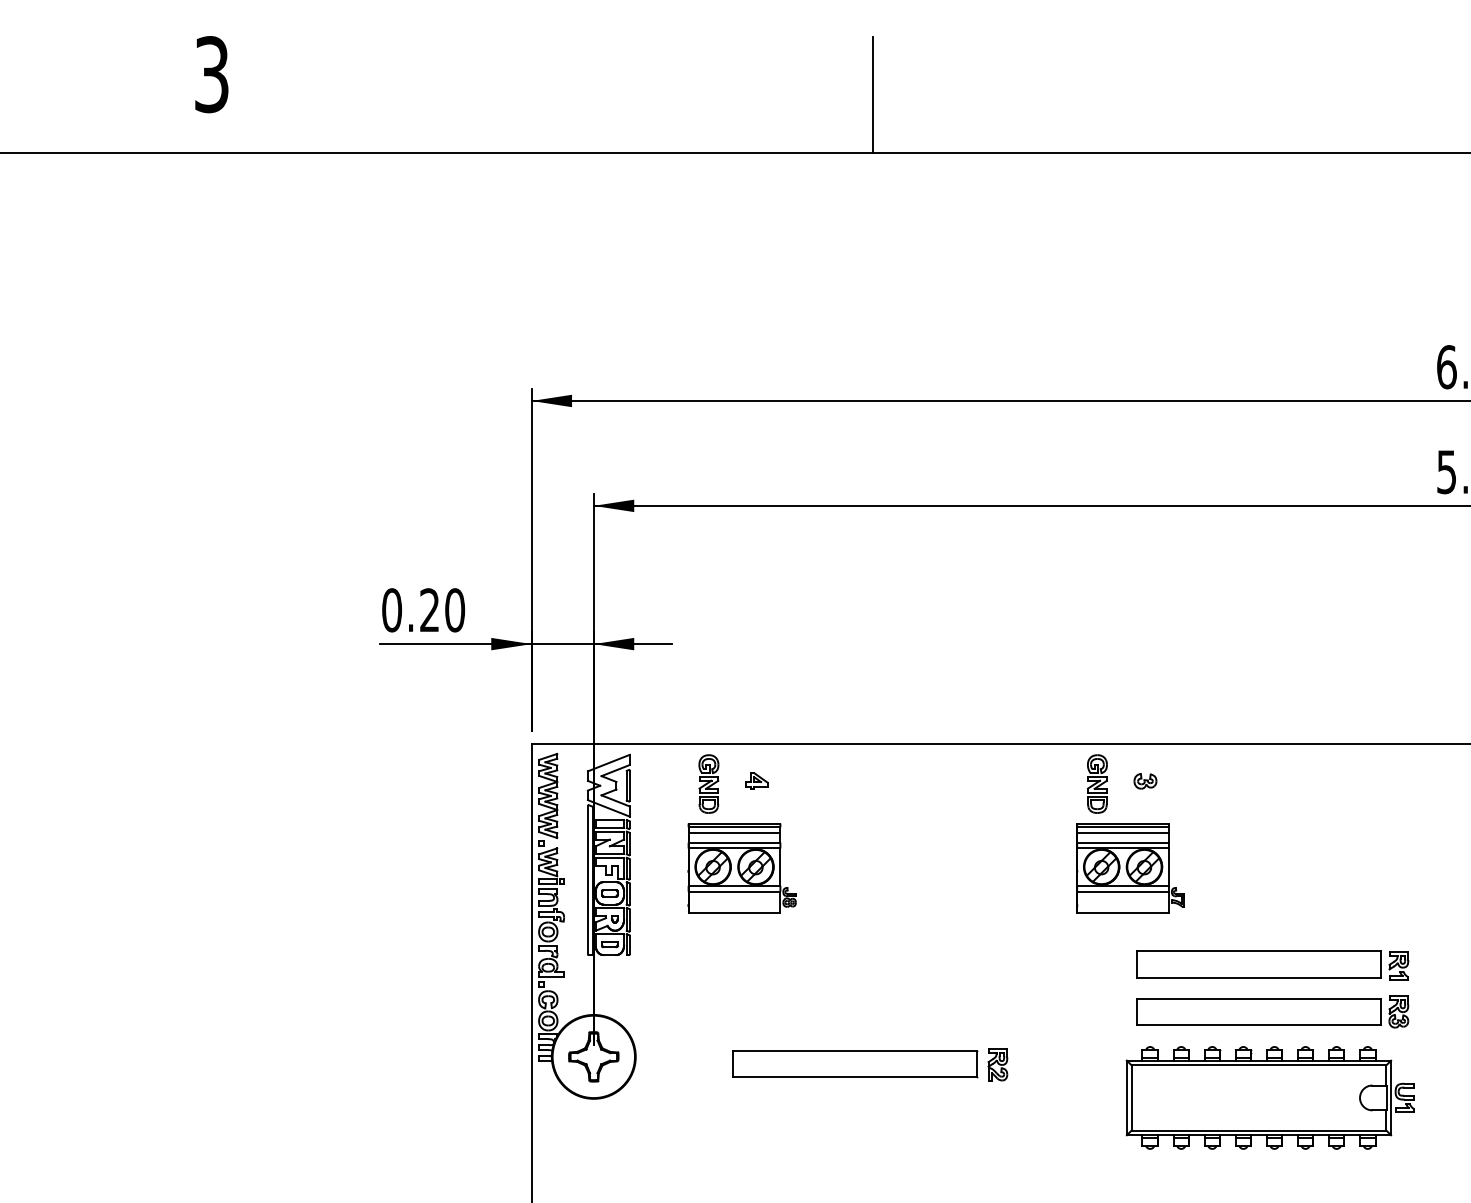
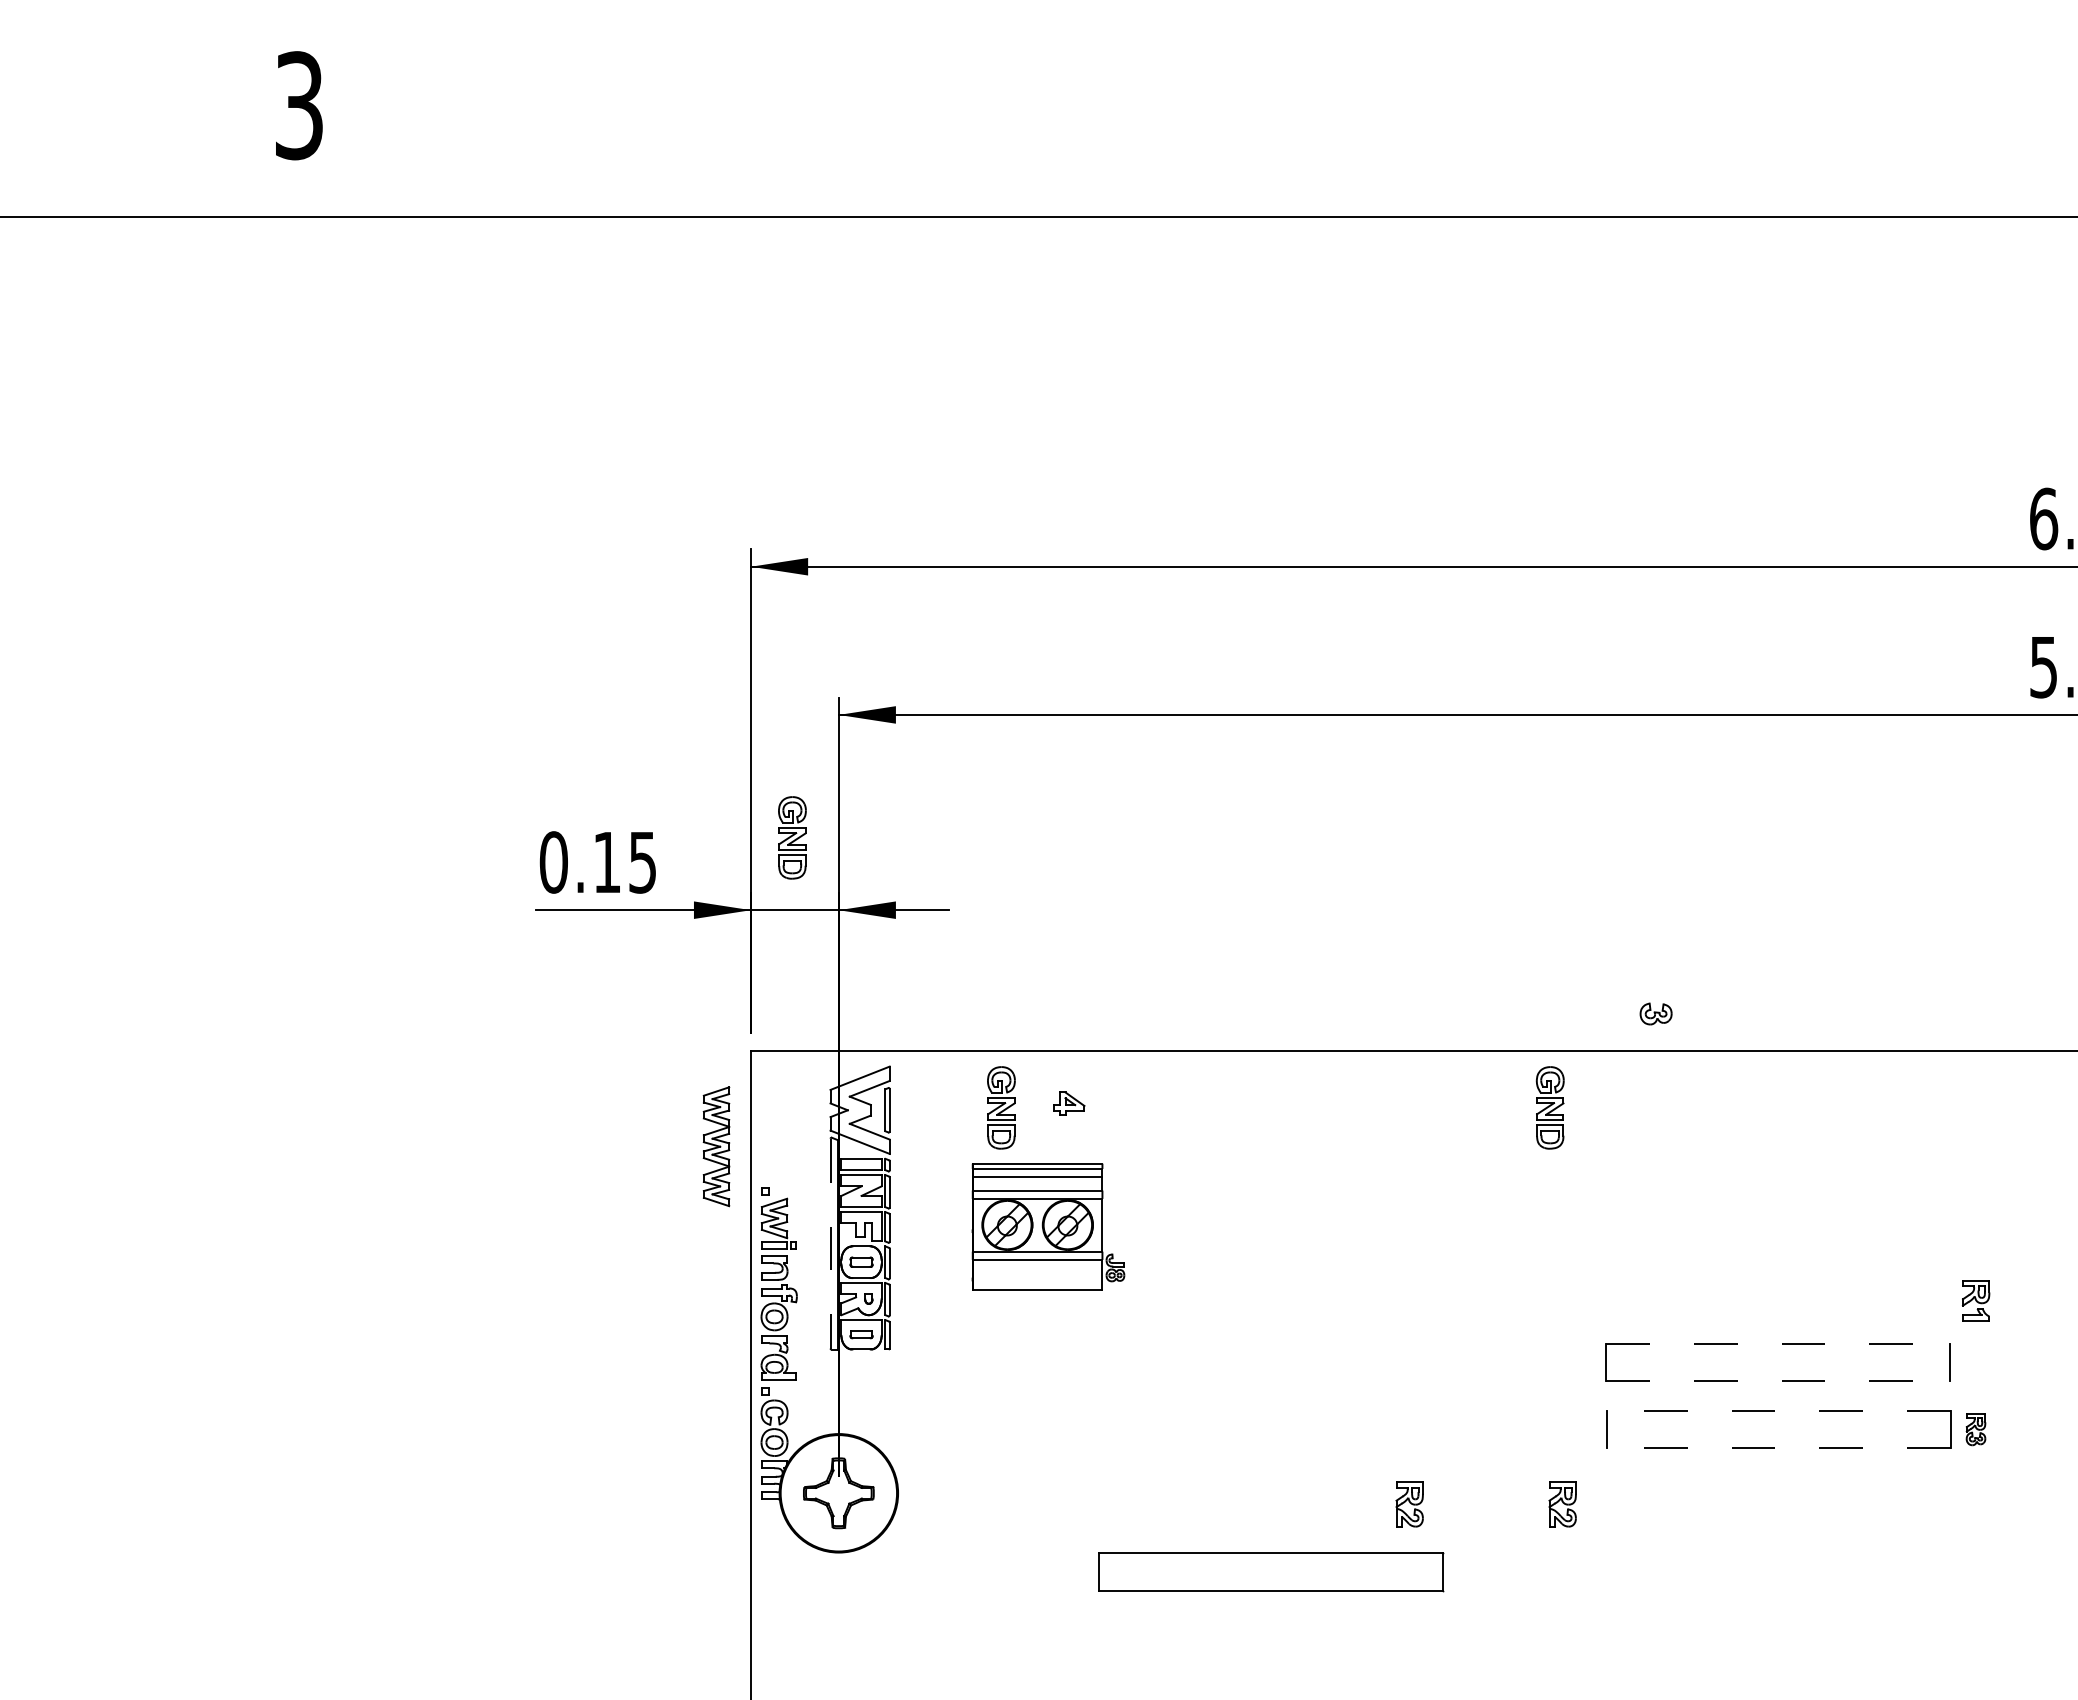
line: (873, 94) -> (1233, 133), removed
part: (561, 592) -> (792, 837), added
text: (442, 610) -> (624, 862), 0.20 -> 0.15
part: (1145, 780) -> (1655, 1013), moved
part: (548, 795) -> (716, 1146), moved
part: (1130, 868) -> (1596, 1226), removed
line: (587, 880) -> (830, 1243), solid -> dashed
line: (1258, 950) -> (1778, 1343), solid -> dashed
part: (1399, 965) -> (1976, 1300), moved
line: (1258, 977) -> (1778, 1381), solid -> dashed
line: (1258, 998) -> (1778, 1411), solid -> dashed
part: (1398, 1011) -> (1975, 1429), size x0.7
line: (1258, 1025) -> (1778, 1448), solid -> dashed
part: (855, 1064) -> (1271, 1572), moved
part: (1106, 1064) -> (1562, 1504), added
part: (1270, 1098) -> (1794, 1551), removed

